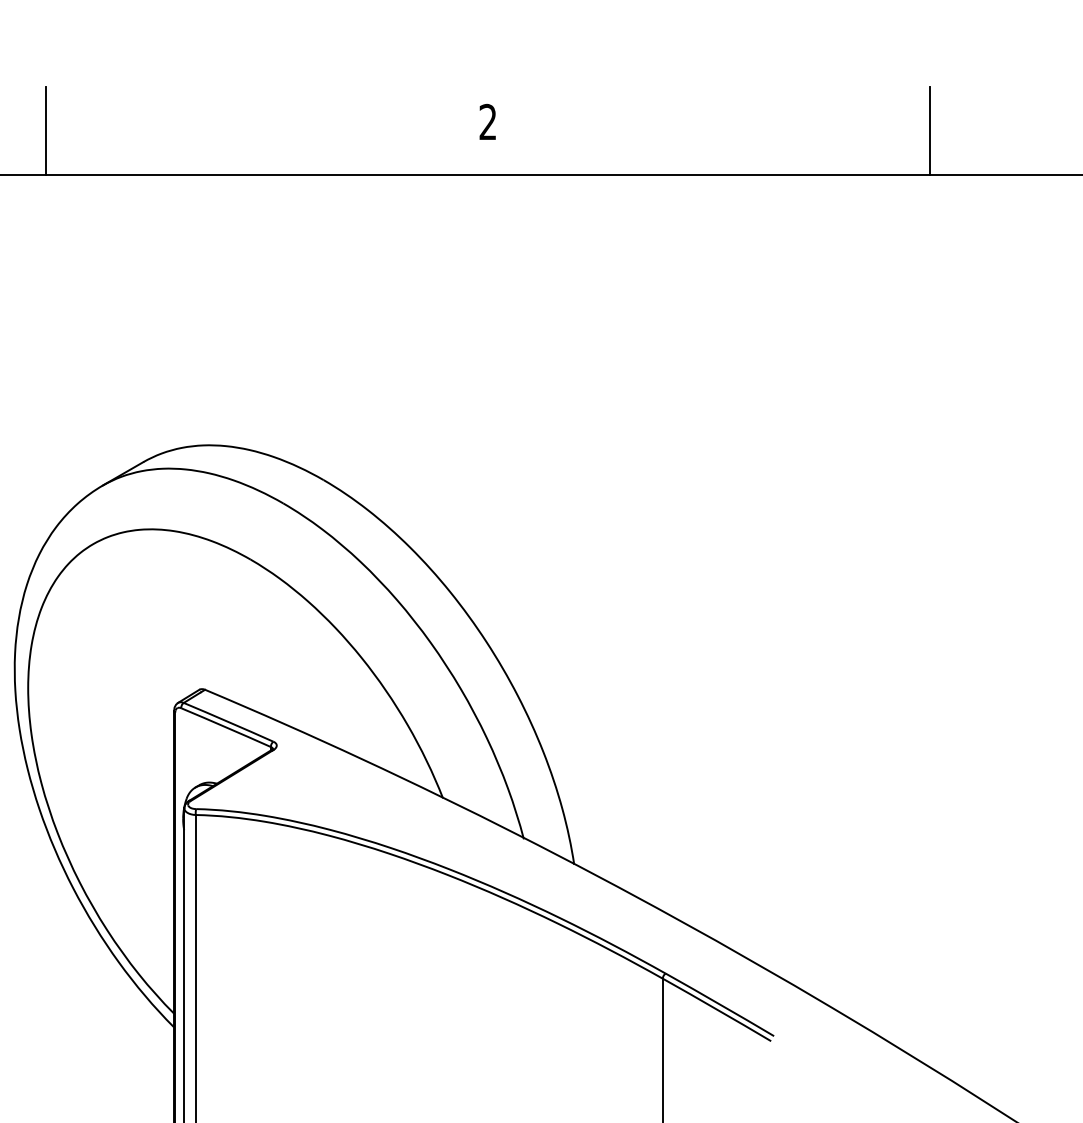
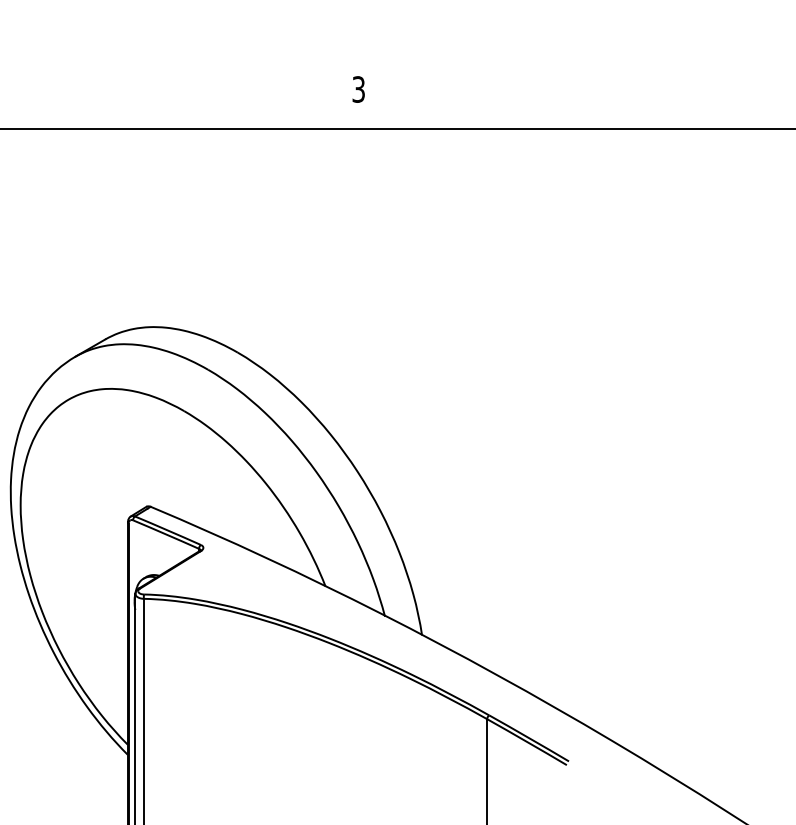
text: (487, 122) -> (358, 89), 2 -> 3
line: (46, 130) -> (34, 95), removed
line: (930, 130) -> (683, 95), removed

